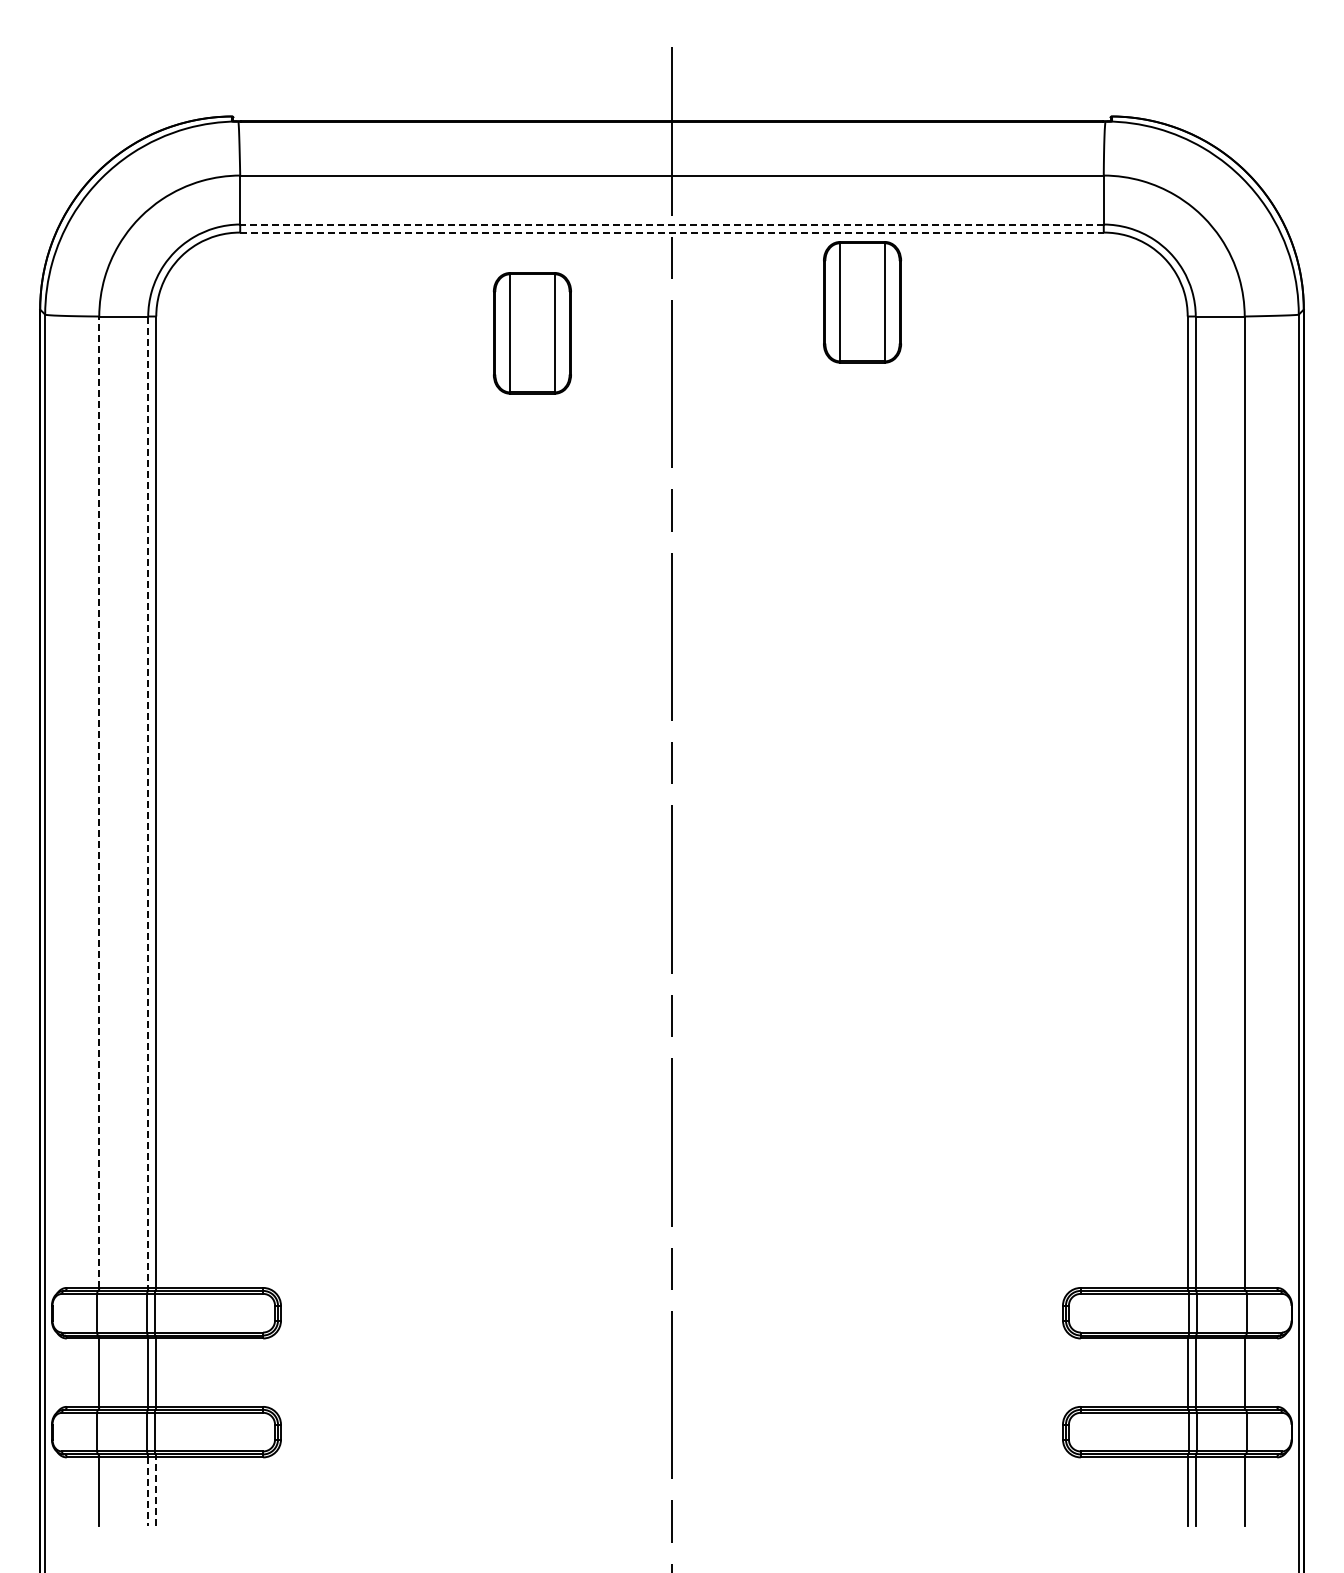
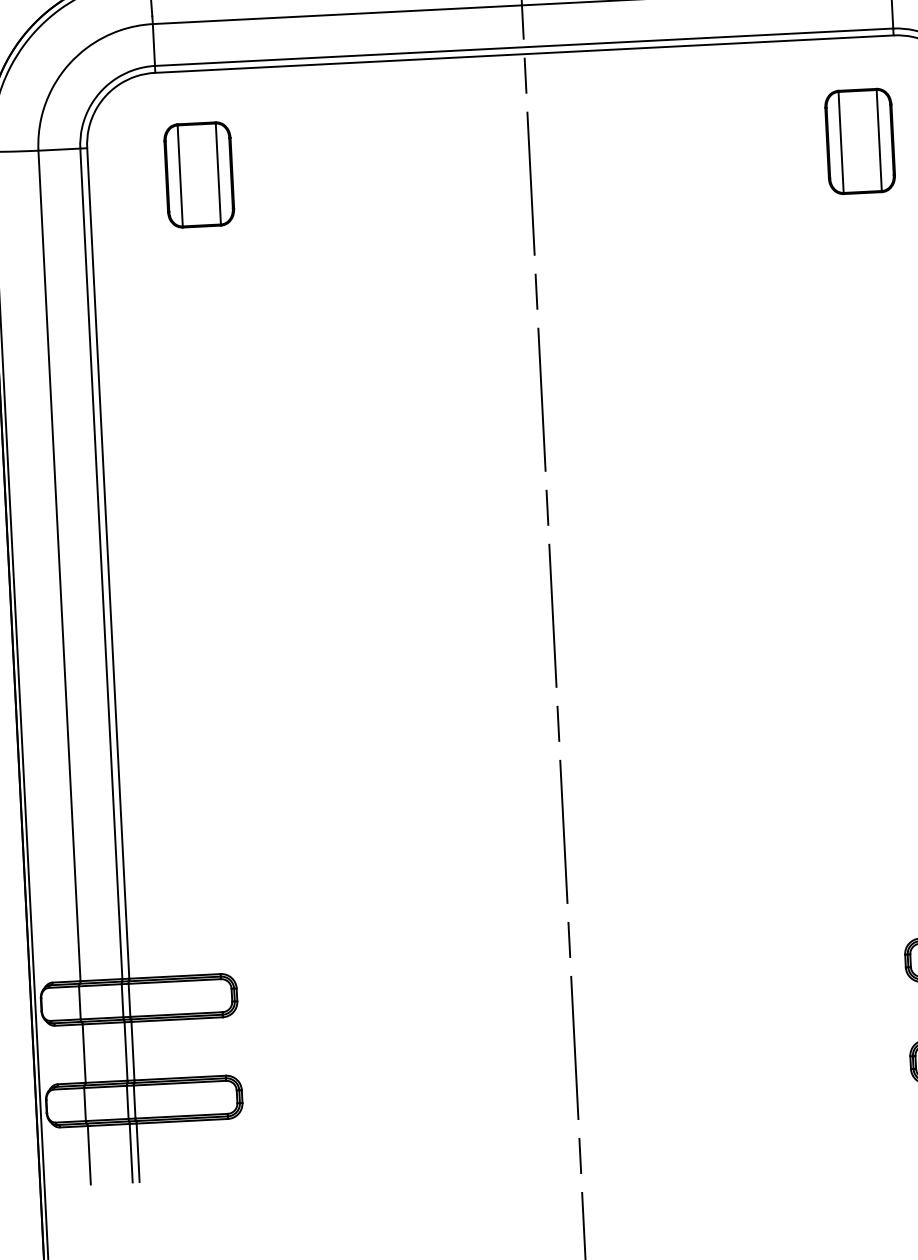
line: (671, 224) -> (523, 47), dashed -> solid
line: (672, 232) -> (524, 54), dashed -> solid
part: (862, 302) -> (860, 141), moved
part: (531, 333) -> (198, 175), moved
line: (99, 802) -> (59, 566), dashed -> solid
line: (148, 802) -> (101, 564), dashed -> solid
line: (156, 1491) -> (138, 1152), dashed -> solid
line: (148, 1492) -> (131, 1153), dashed -> solid

